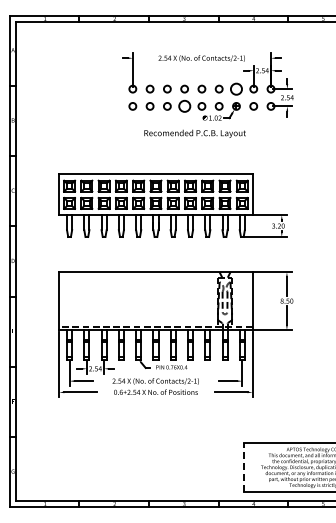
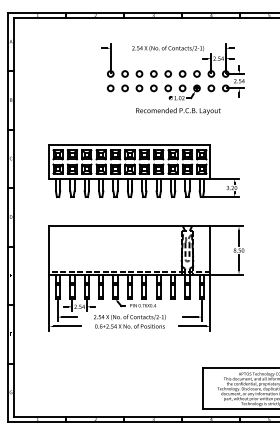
circle: (236, 88) -> (197, 73), size x0.62
circle: (184, 106) -> (153, 88), size x0.62
text: (194, 133) -> (177, 110), moved
line: (243, 467) -> (202, 388), dashed -> solid

